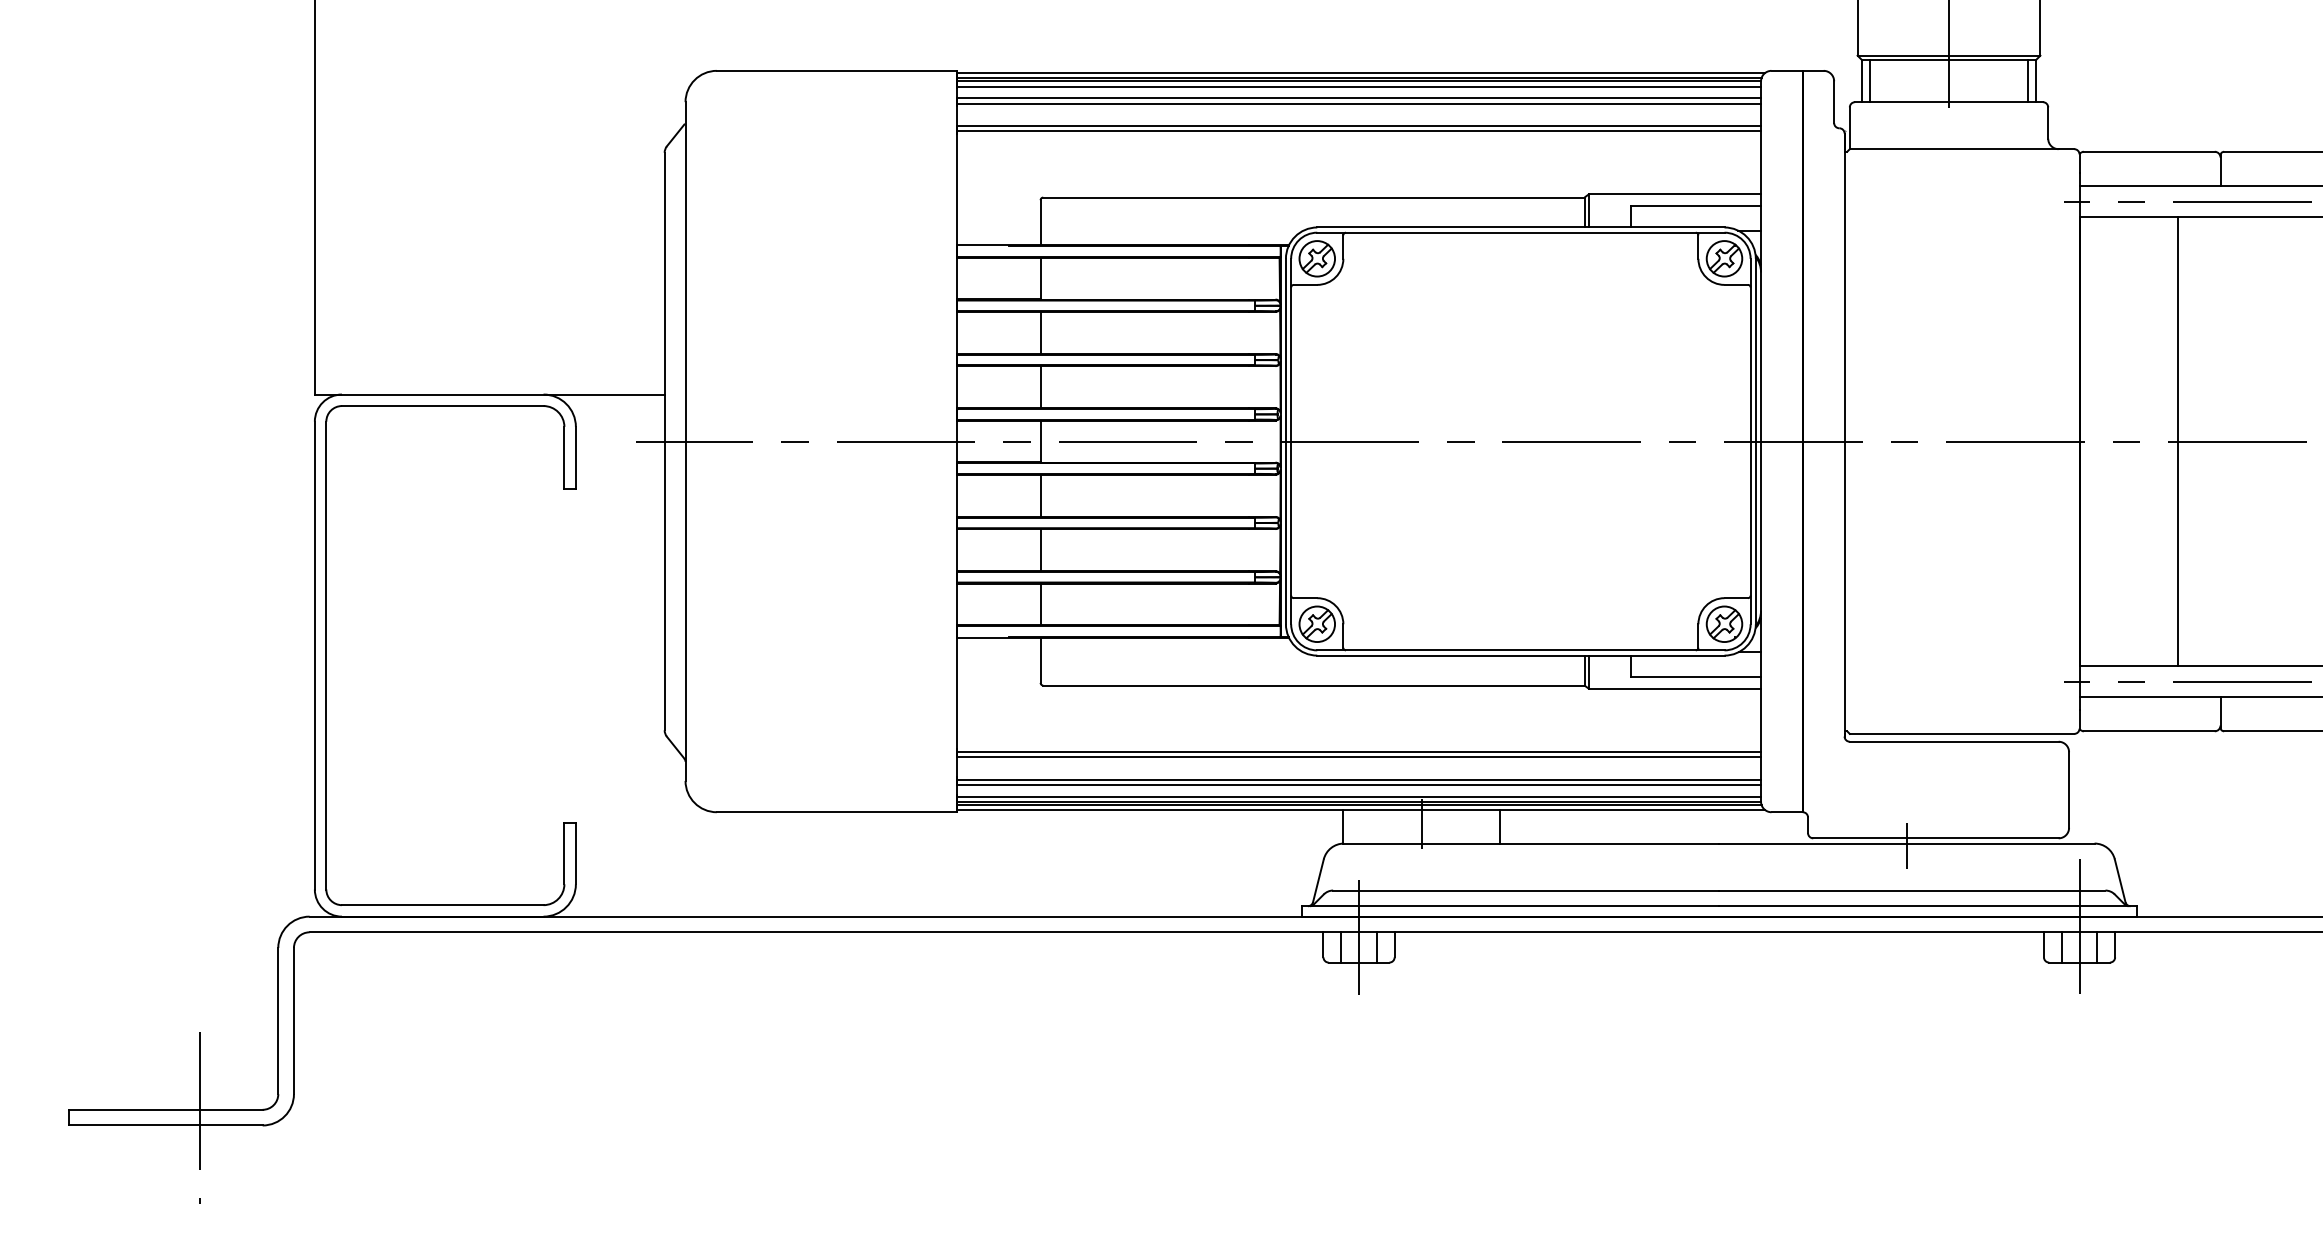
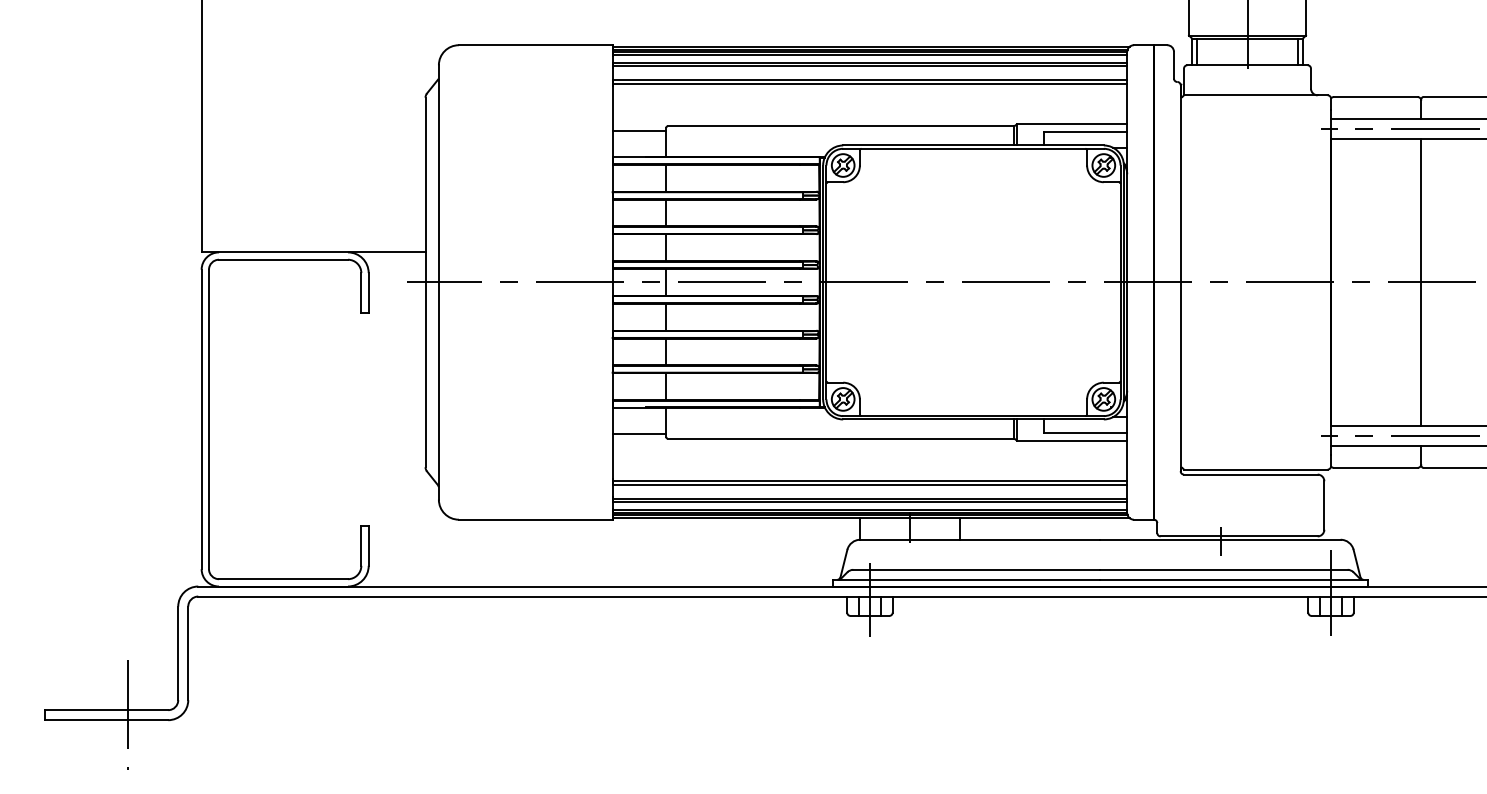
line: (999, 204) -> (639, 130), added
line: (2178, 441) -> (1421, 282), moved
line: (999, 679) -> (639, 434), added

